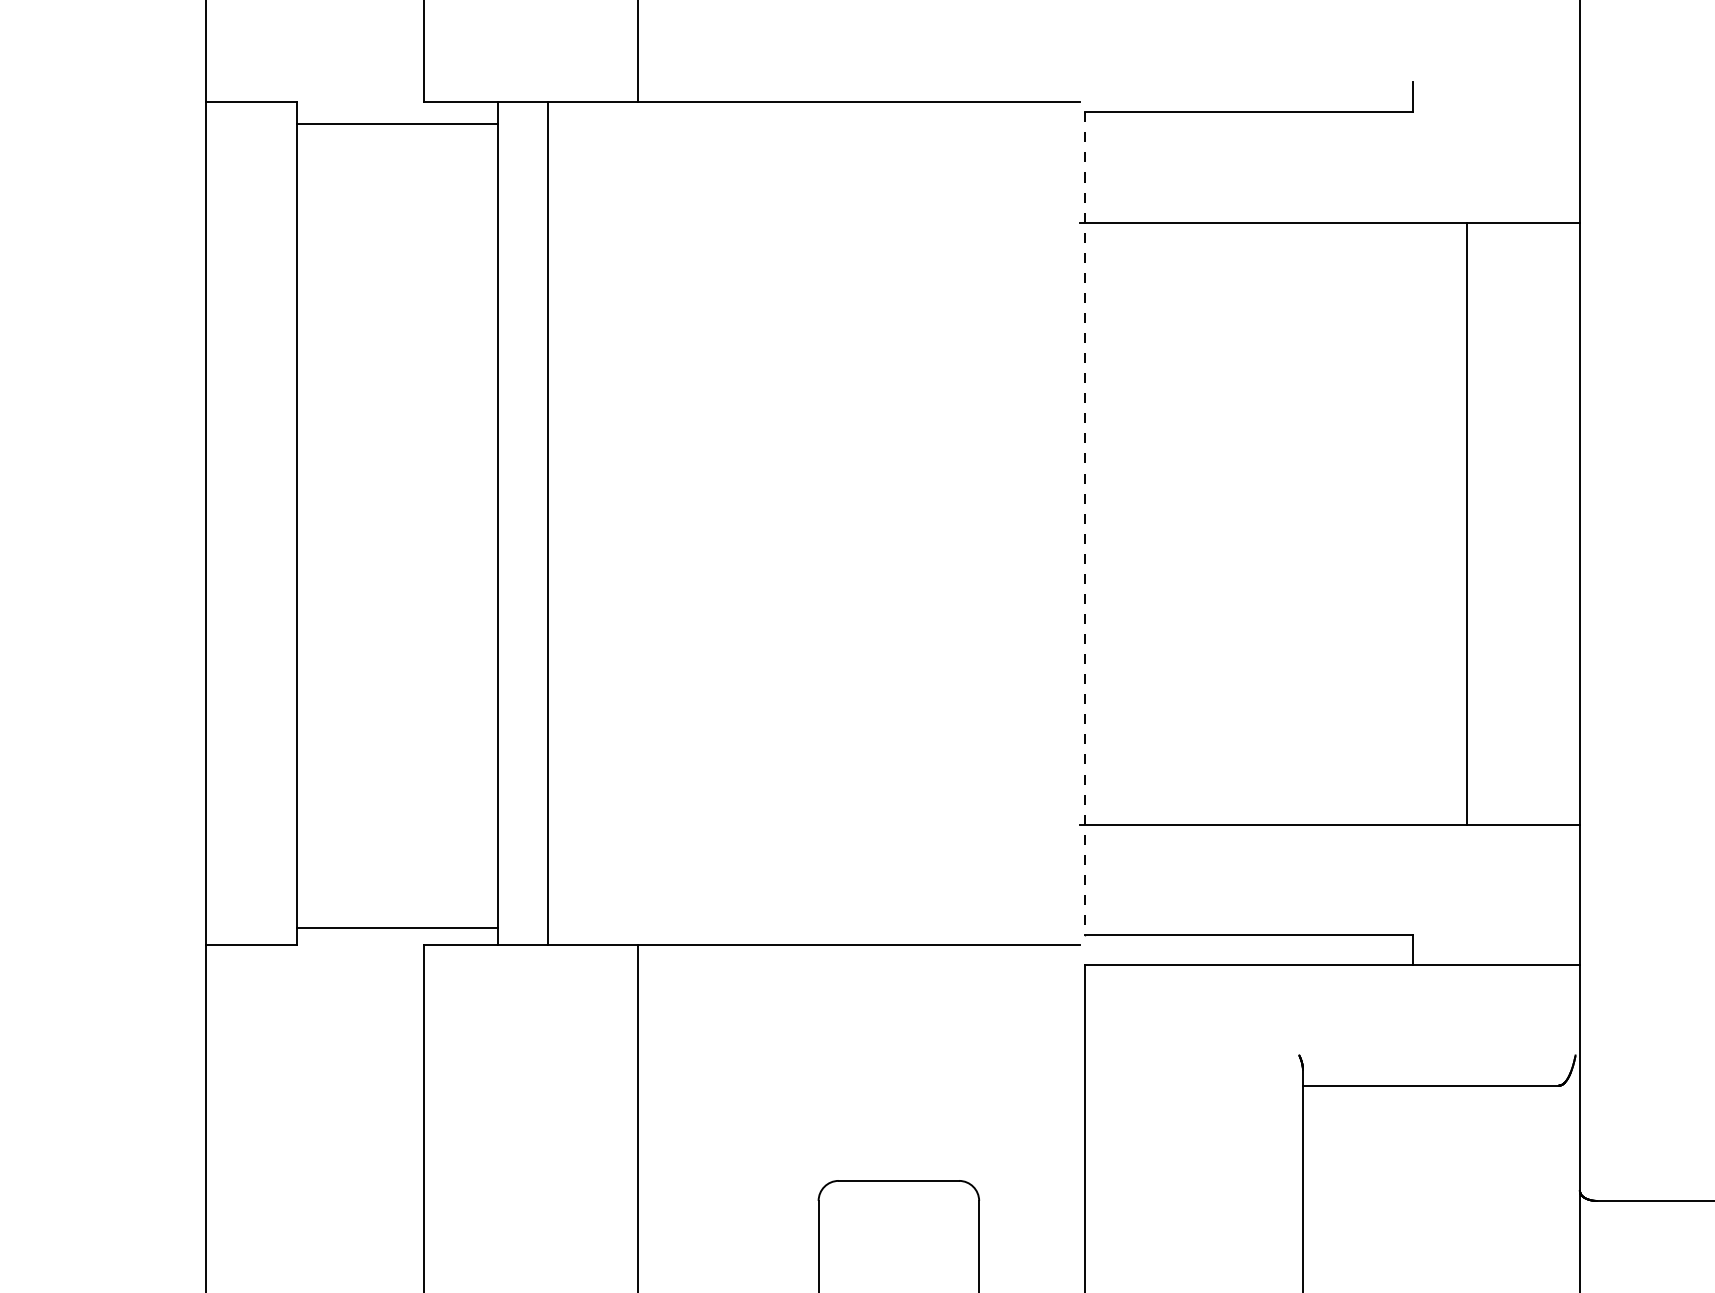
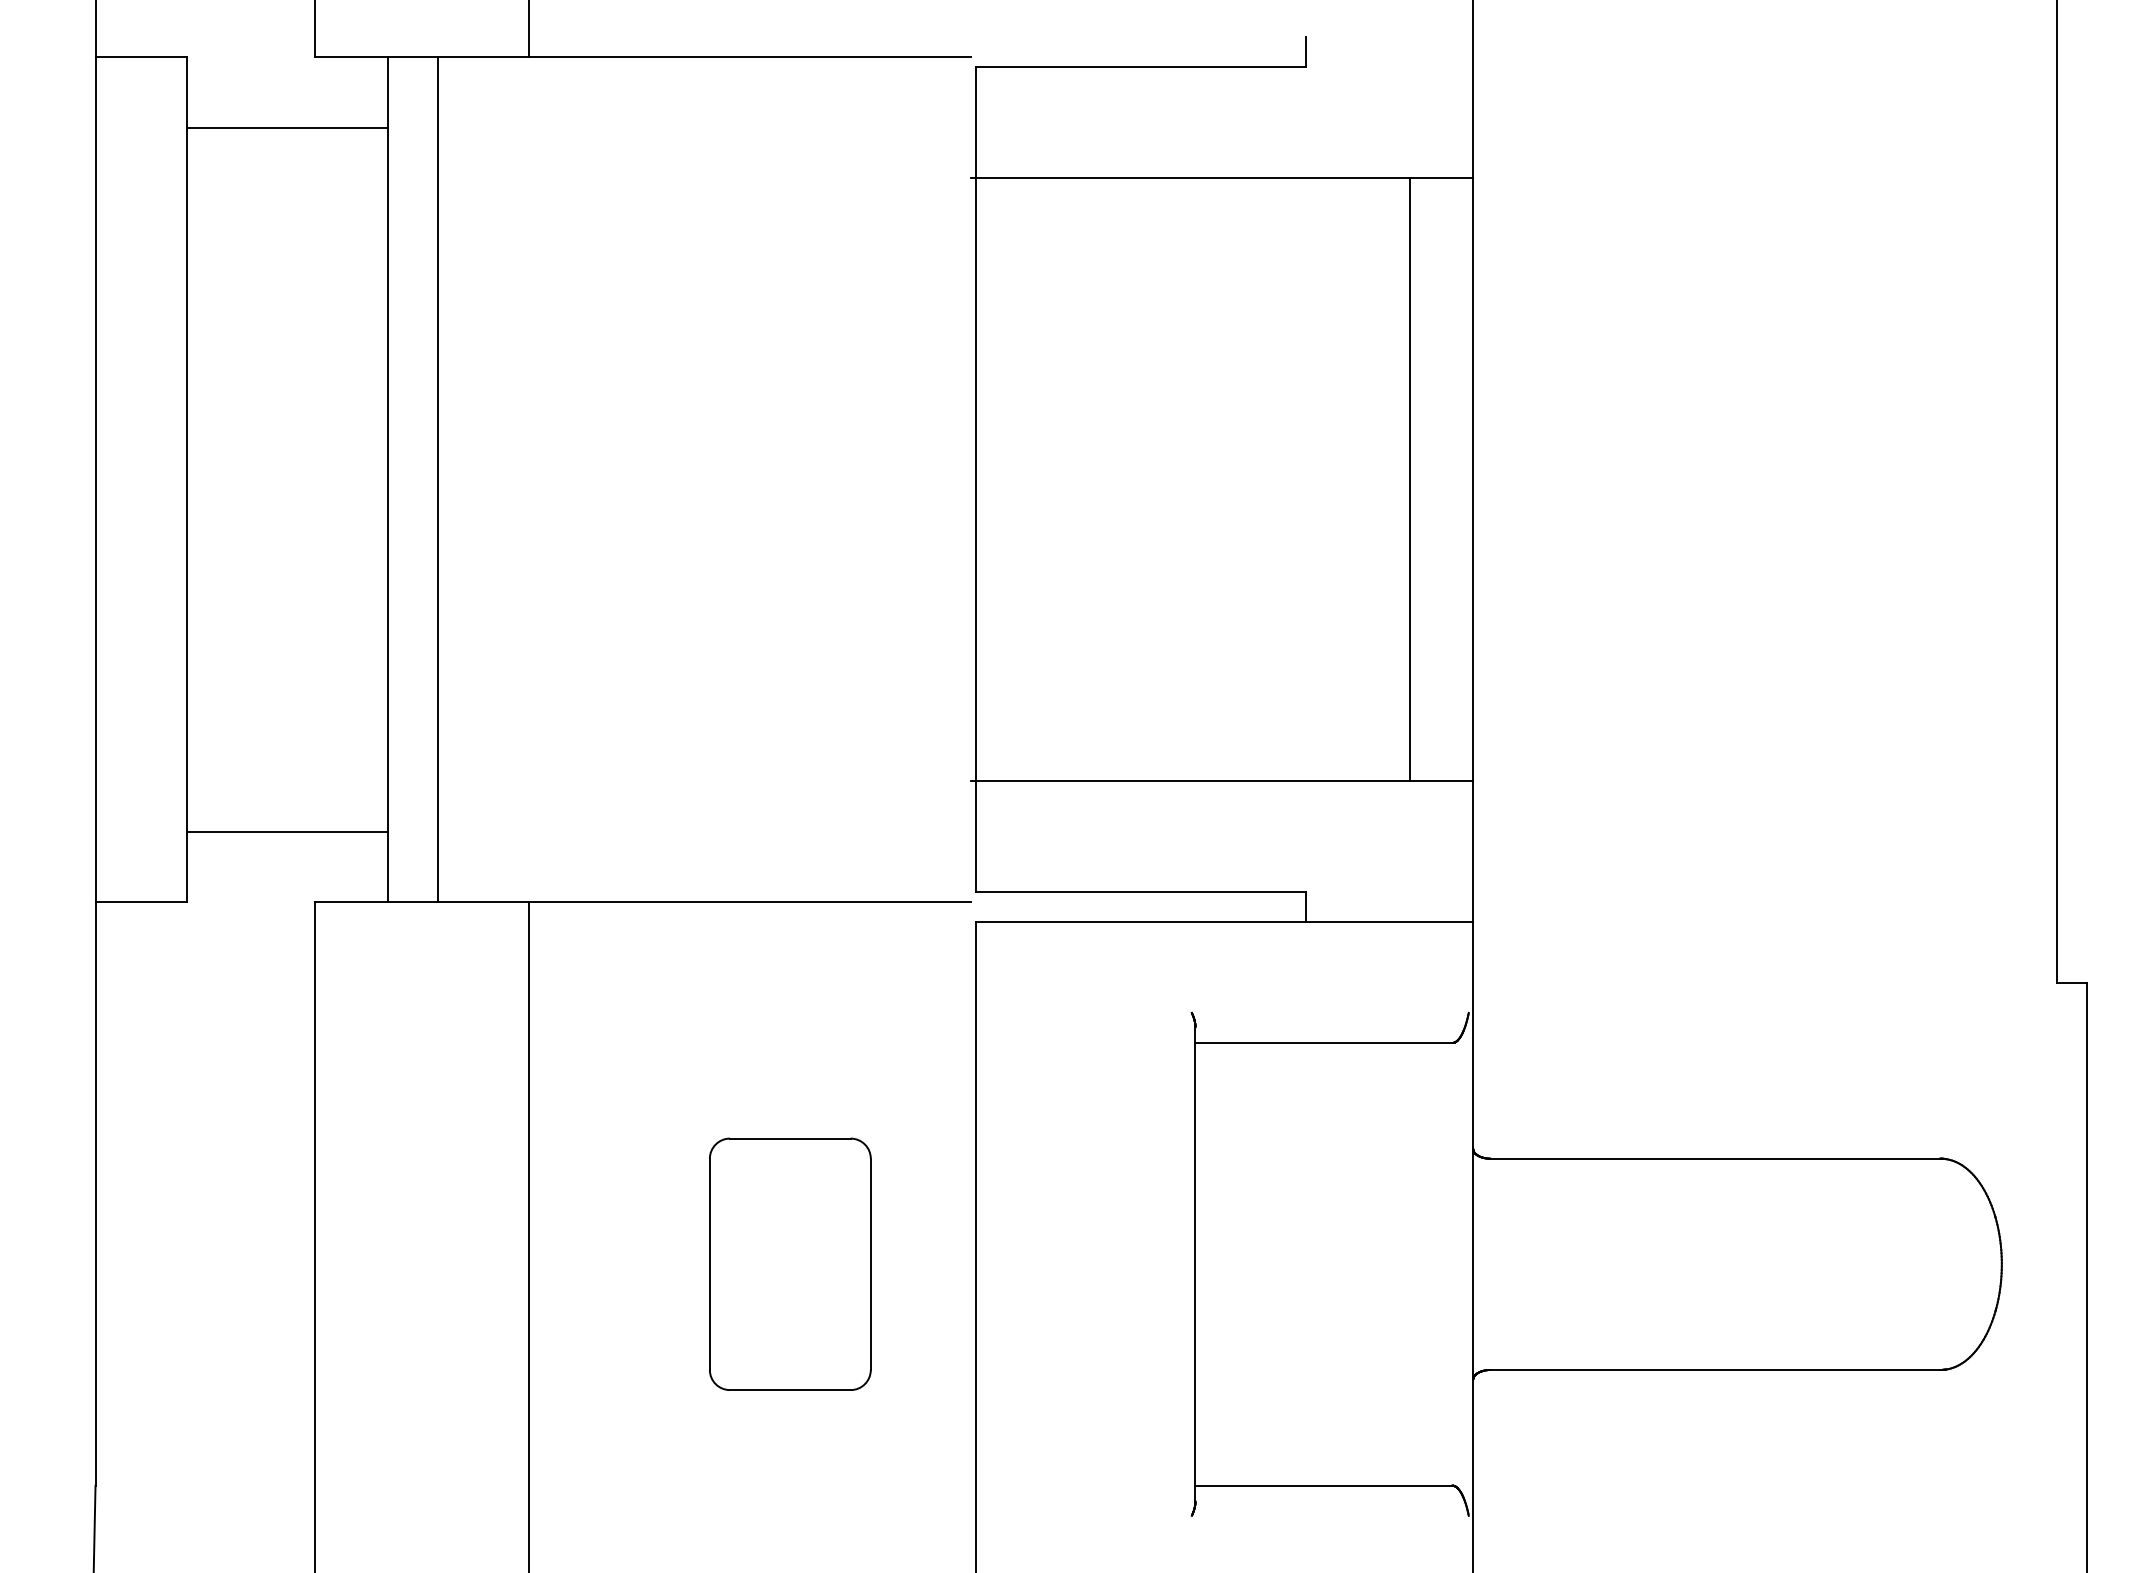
line: (396, 123) -> (286, 127), moved
line: (1466, 523) -> (1409, 479), moved
line: (1084, 524) -> (976, 480), dashed -> solid
line: (396, 927) -> (286, 831), moved

